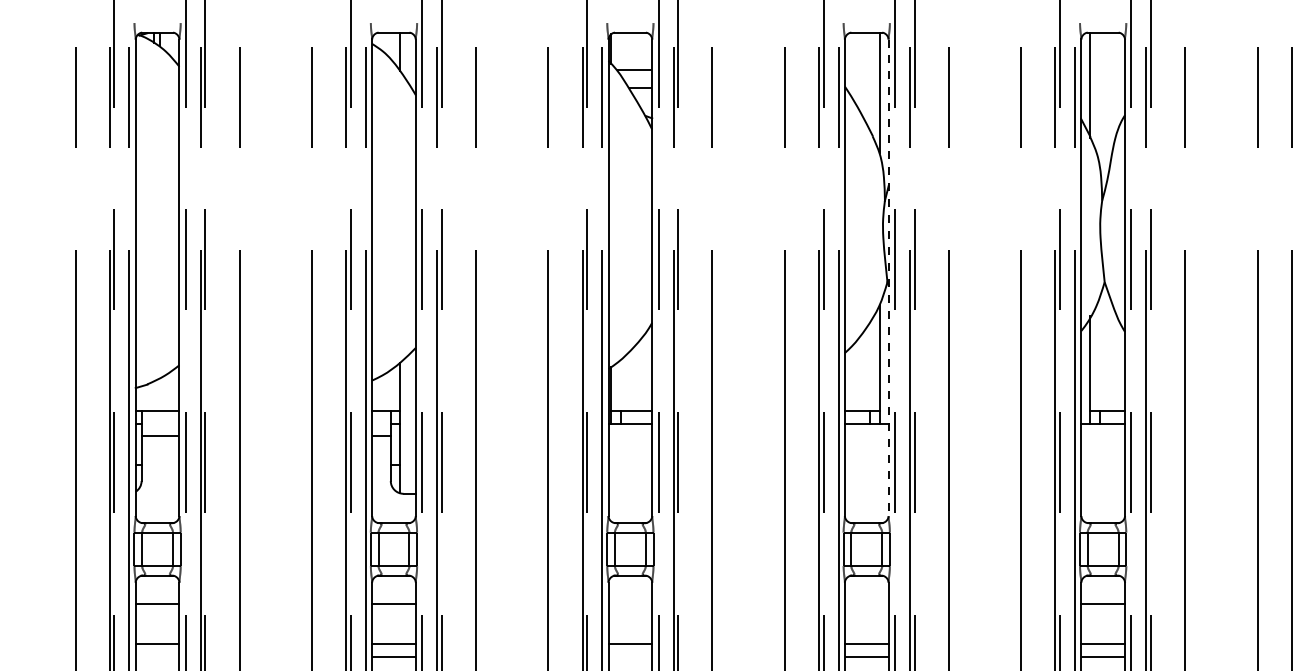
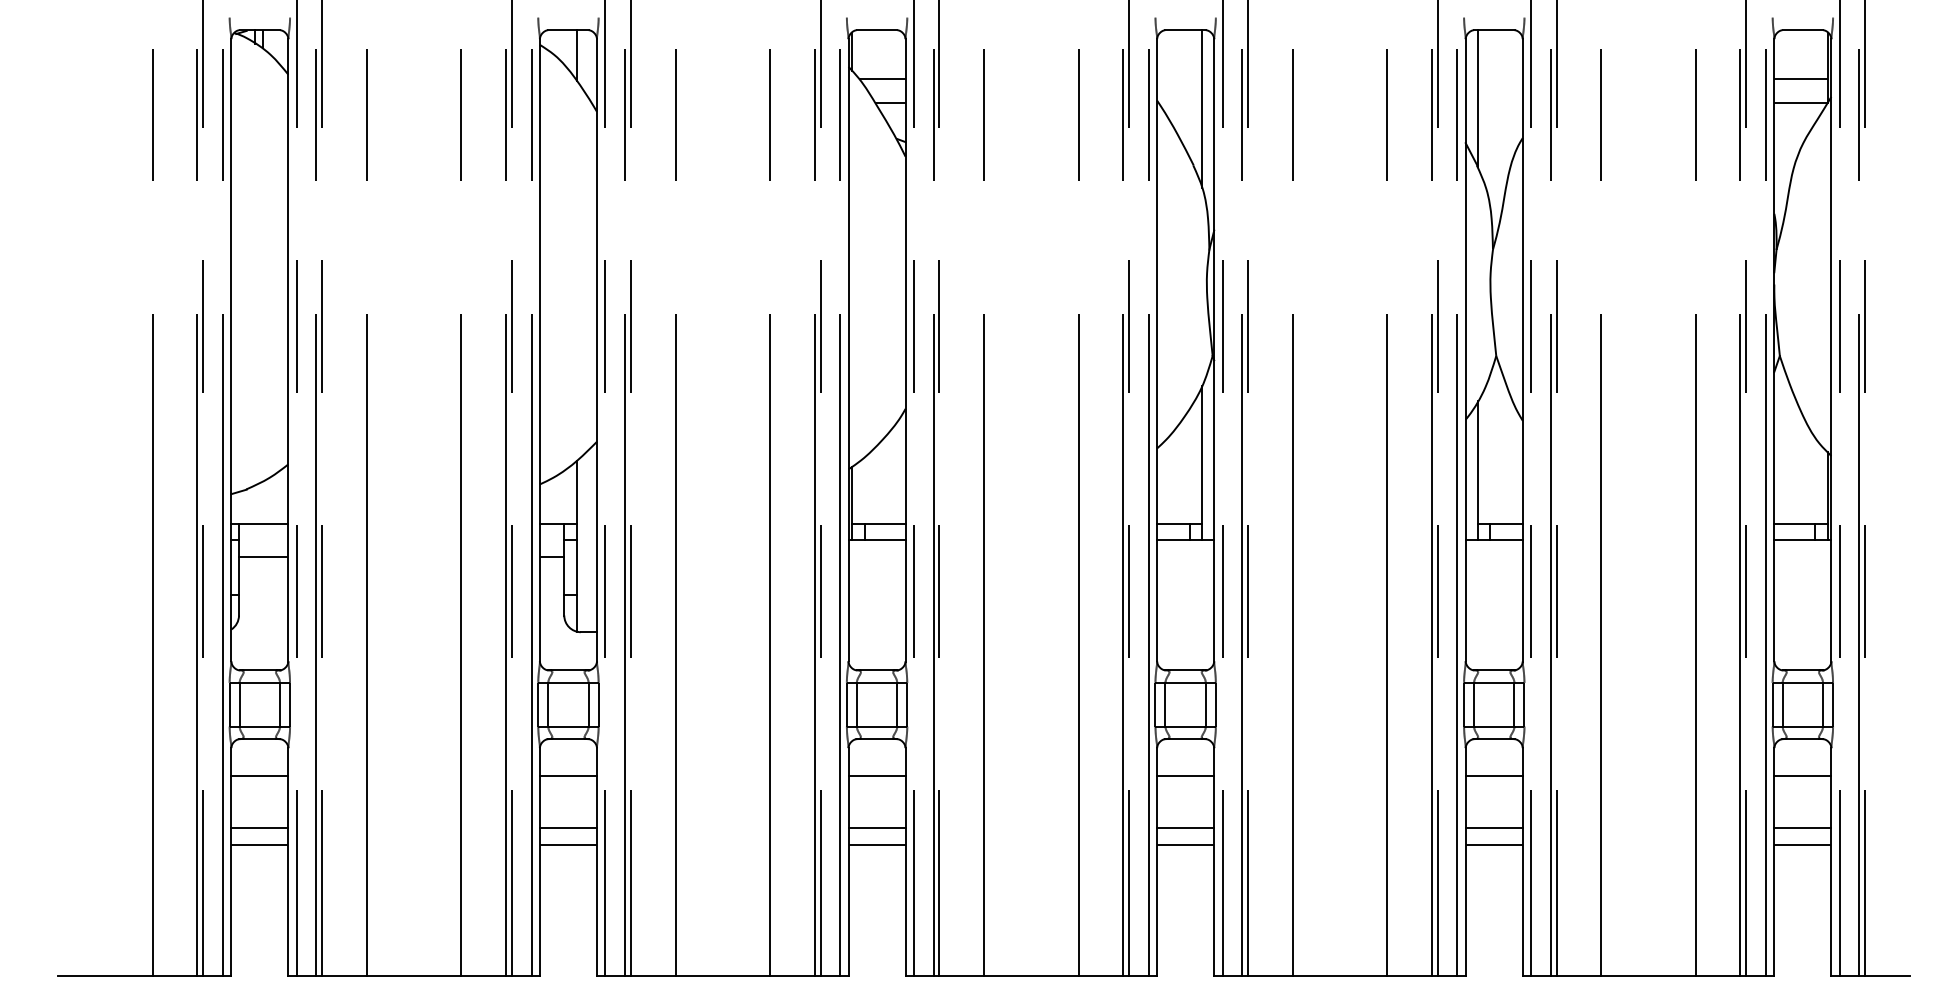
line: (888, 278) -> (1214, 350), dashed -> solid
line: (629, 604) -> (876, 776), added
line: (866, 604) -> (1185, 776), added
line: (157, 656) -> (259, 844), added
line: (629, 656) -> (876, 844), added

